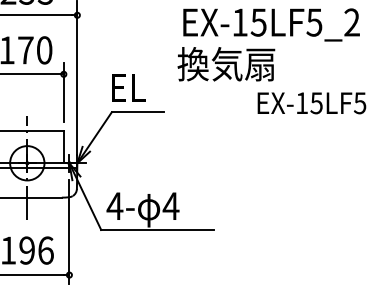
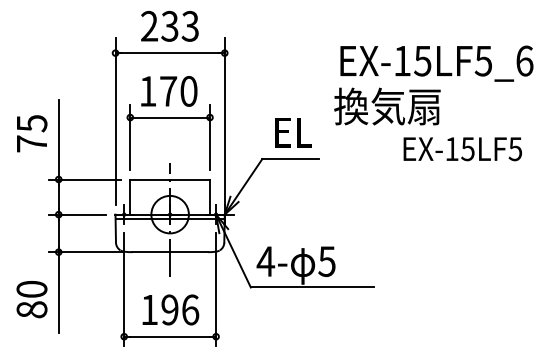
text: (351, 22) -> (524, 60), EX-15LF5_2 -> EX-15LF5_6
text: (128, 88) -> (293, 132), moved
text: (311, 103) -> (462, 149), moved
text: (170, 206) -> (326, 261), 4 -> 5

